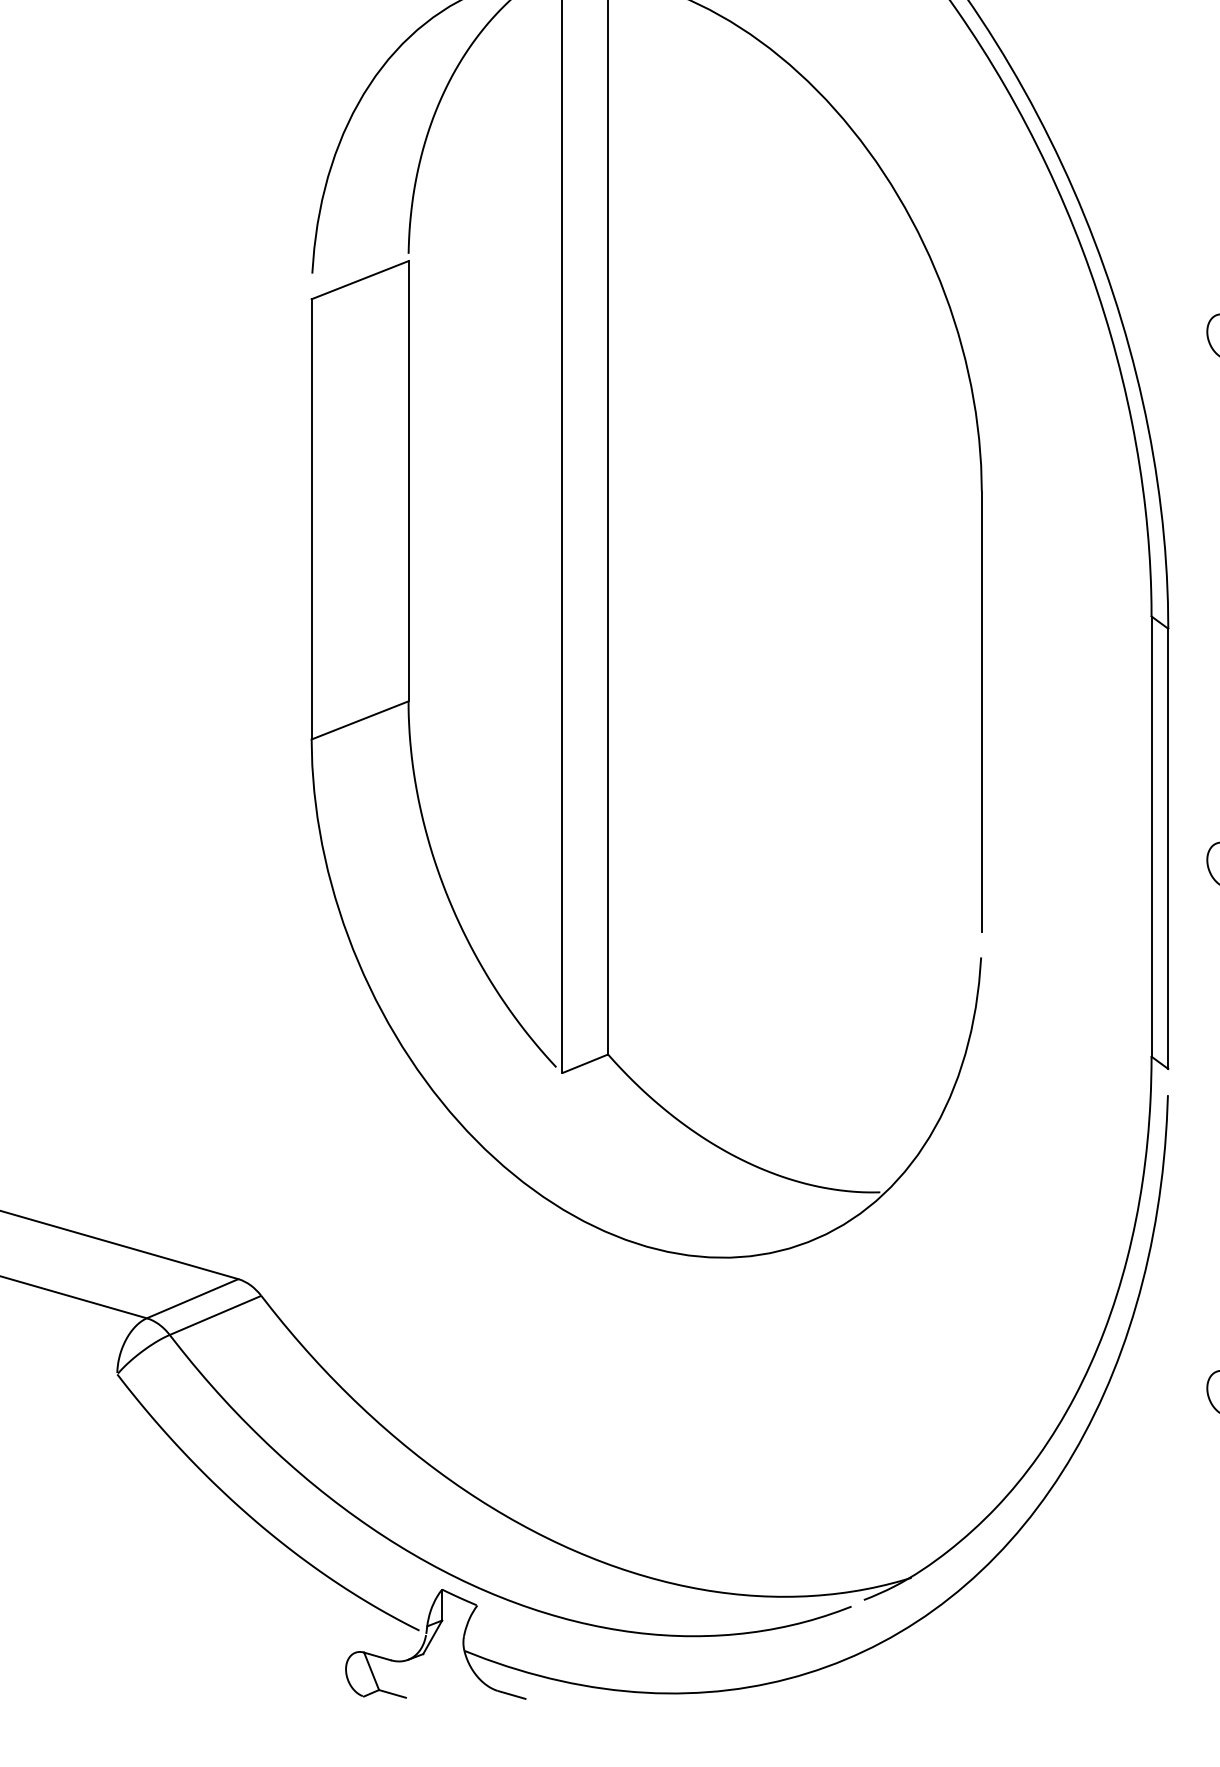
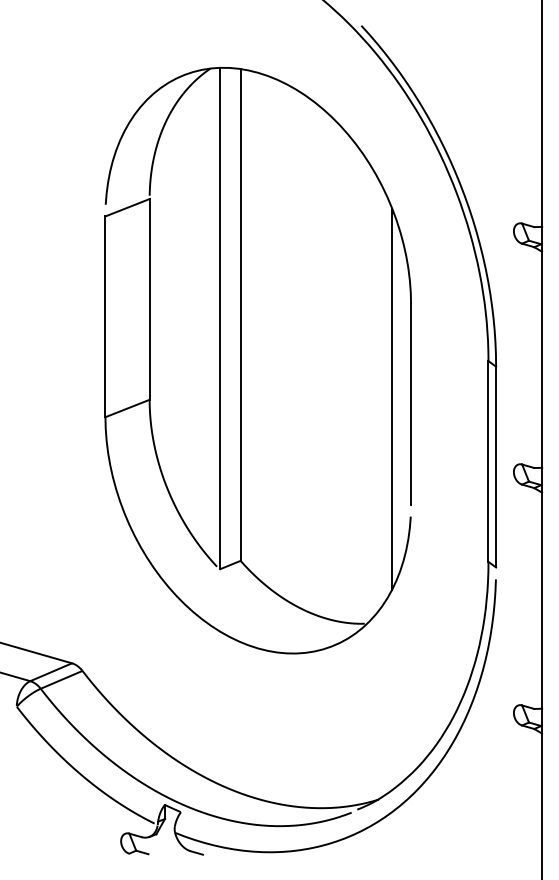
line: (941, 698) -> (392, 398), added

